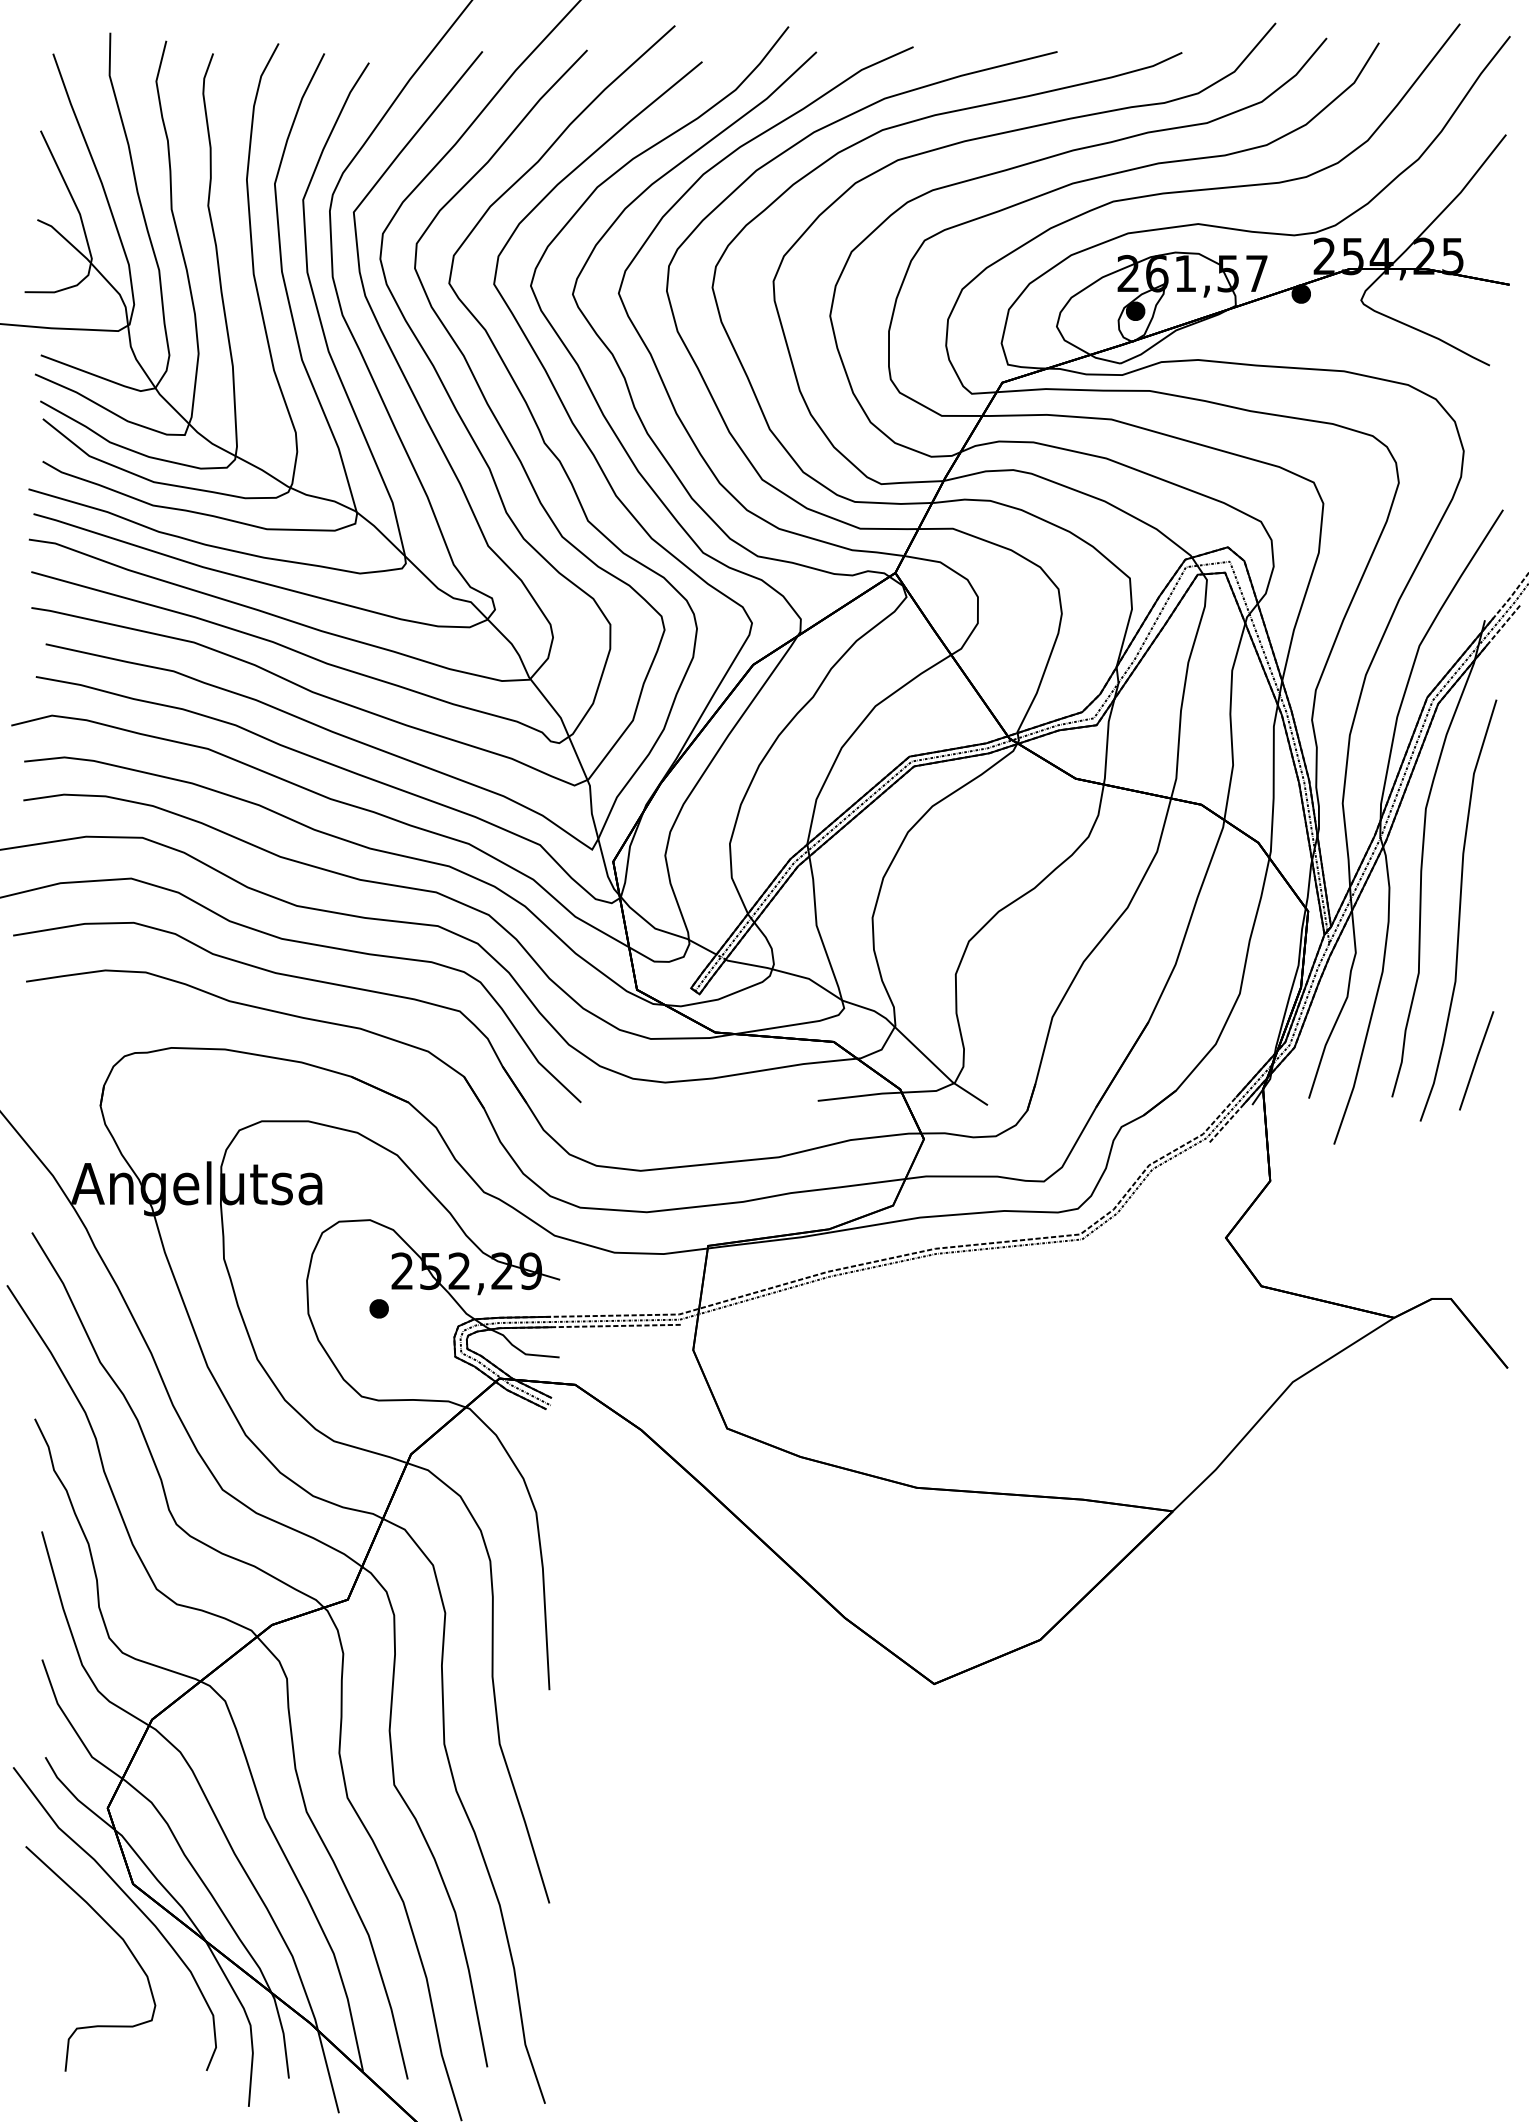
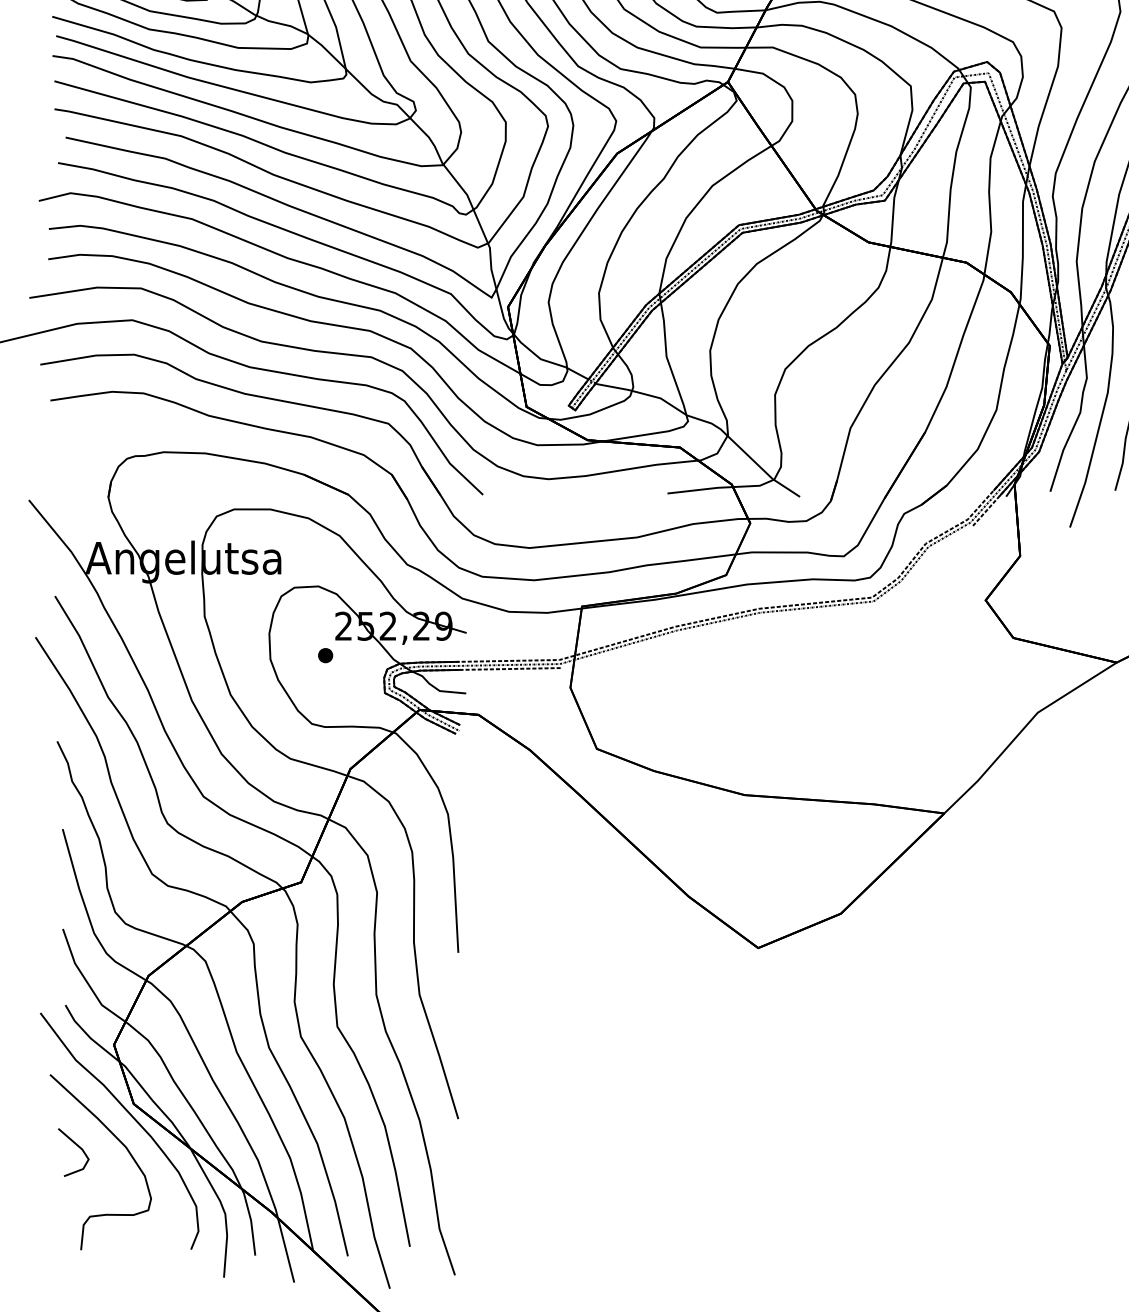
part: (60, 1938) -> (77, 1146), added

